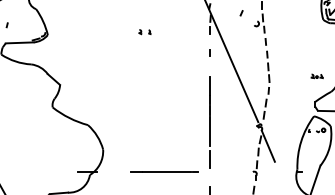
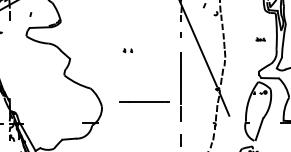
part: (144, 31) -> (127, 50), moved
part: (316, 76) -> (260, 39), moved
line: (164, 170) -> (144, 101), moved

